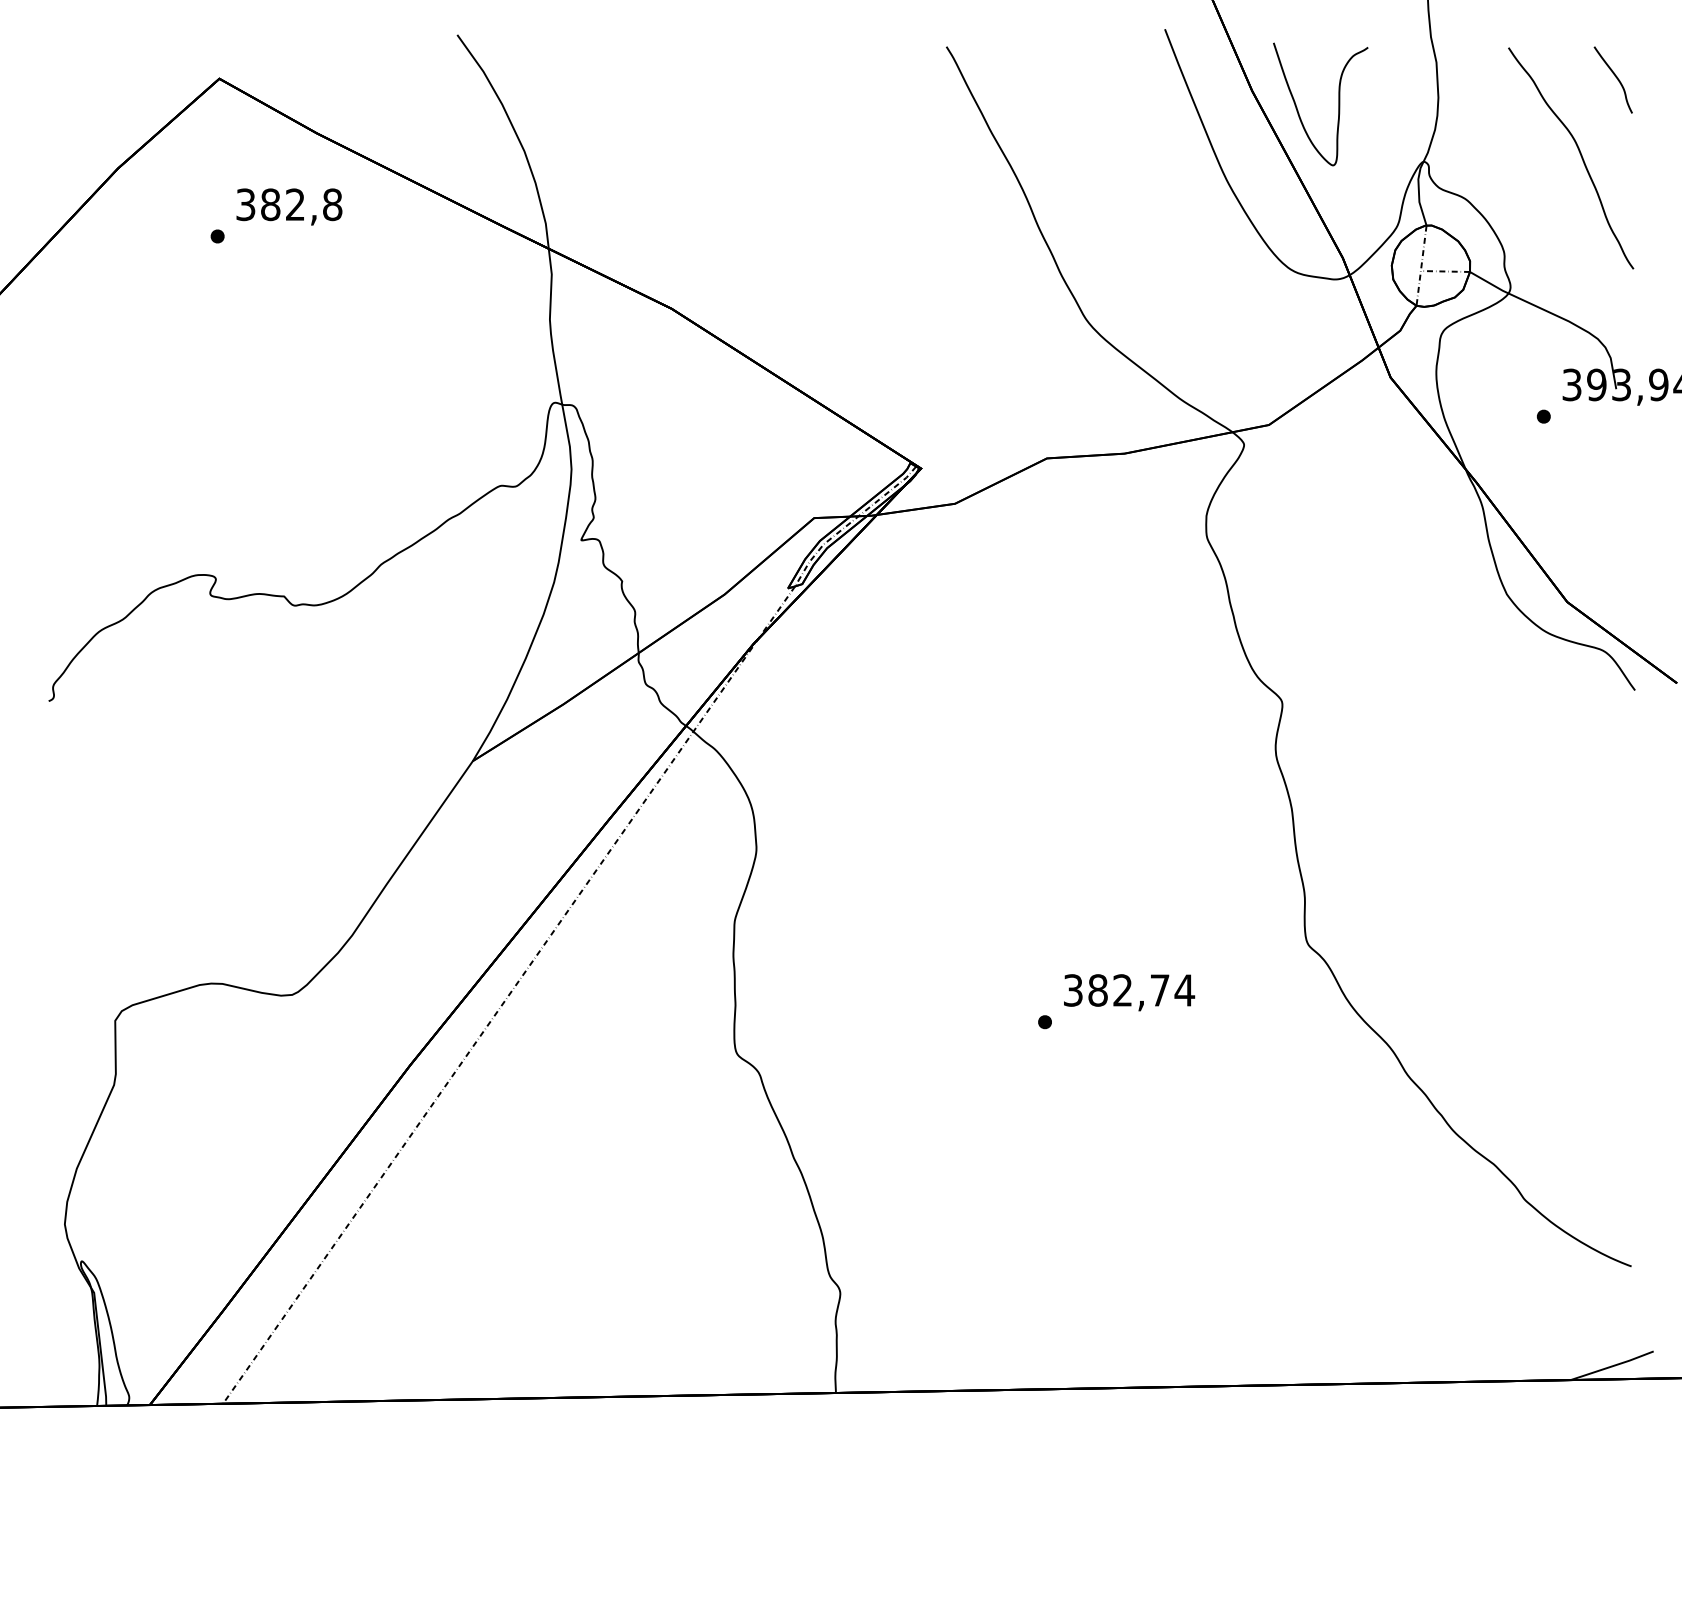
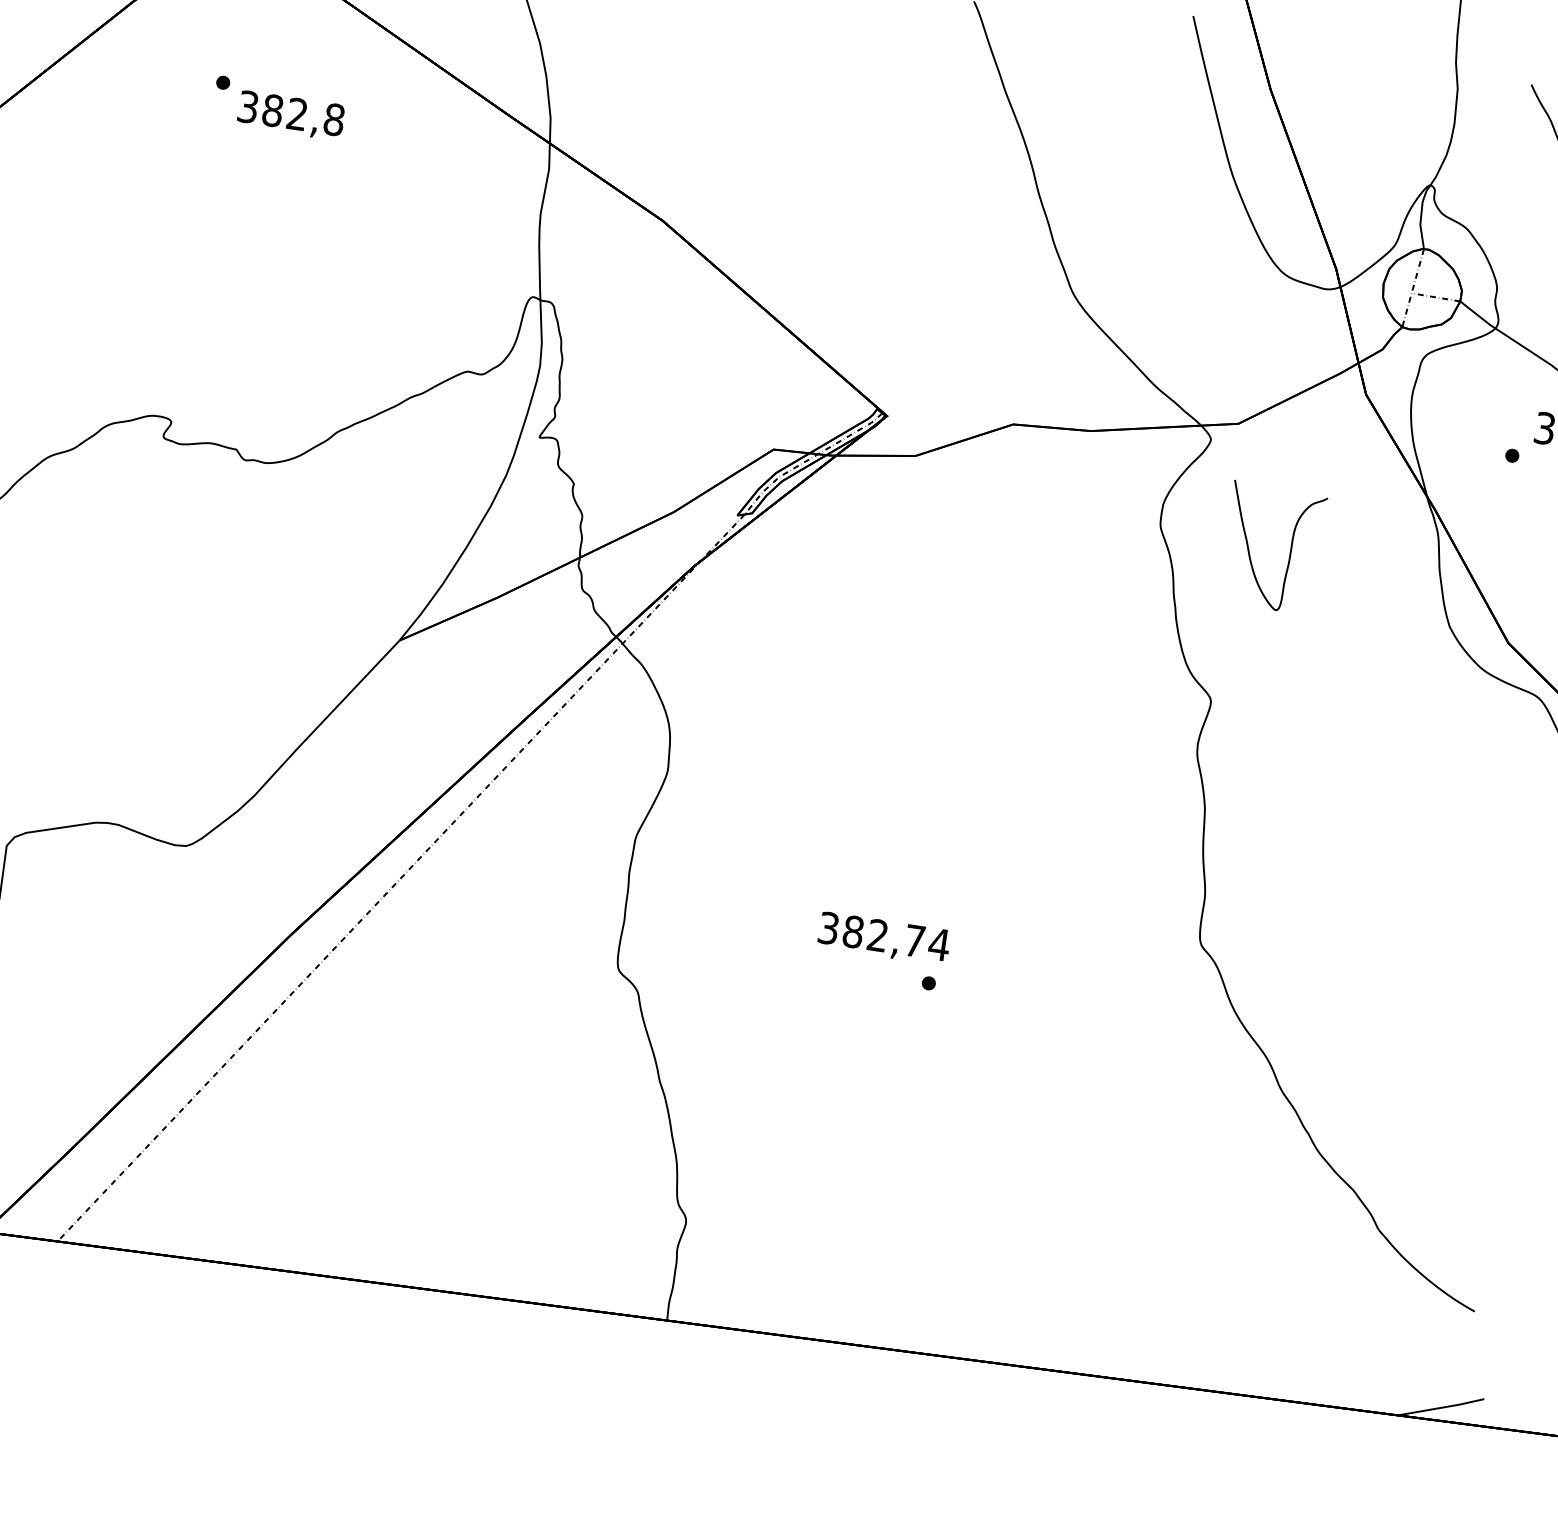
curve: (1338, 104) -> (1290, 550), moved
text: (289, 206) -> (291, 115), moved
text: (1129, 992) -> (884, 938), moved

